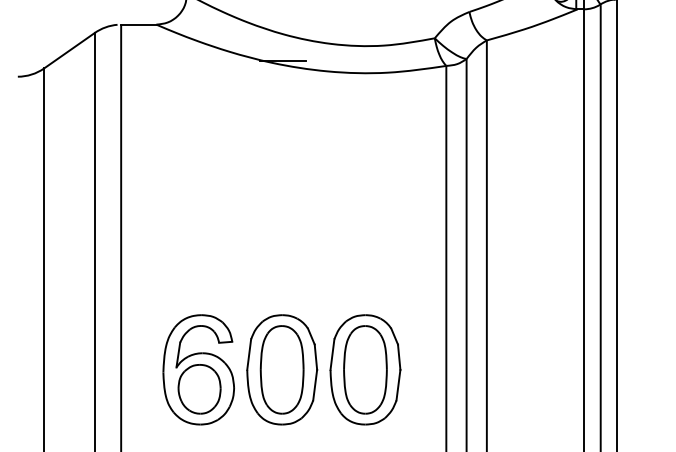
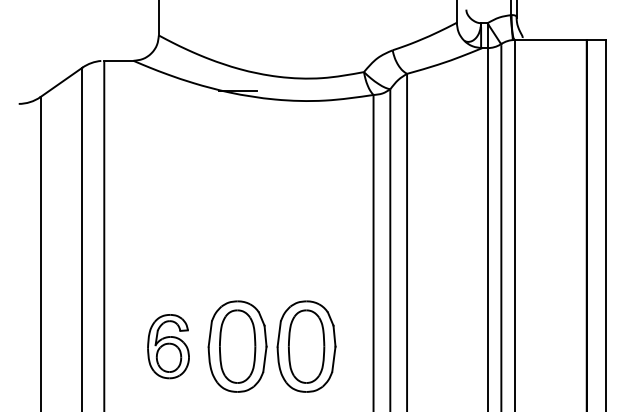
part: (198, 369) -> (168, 346), size x0.7

